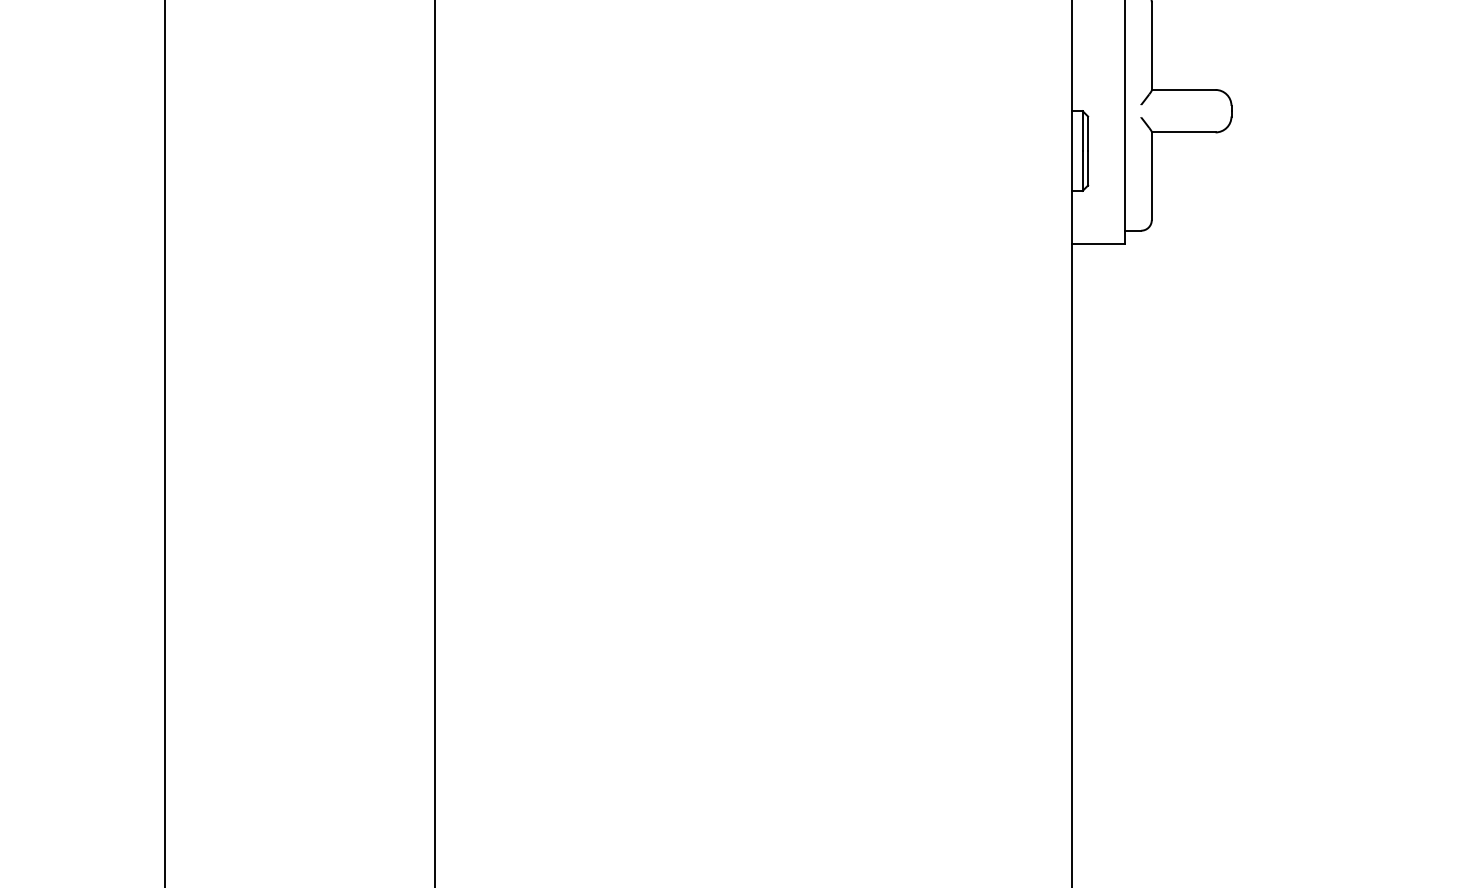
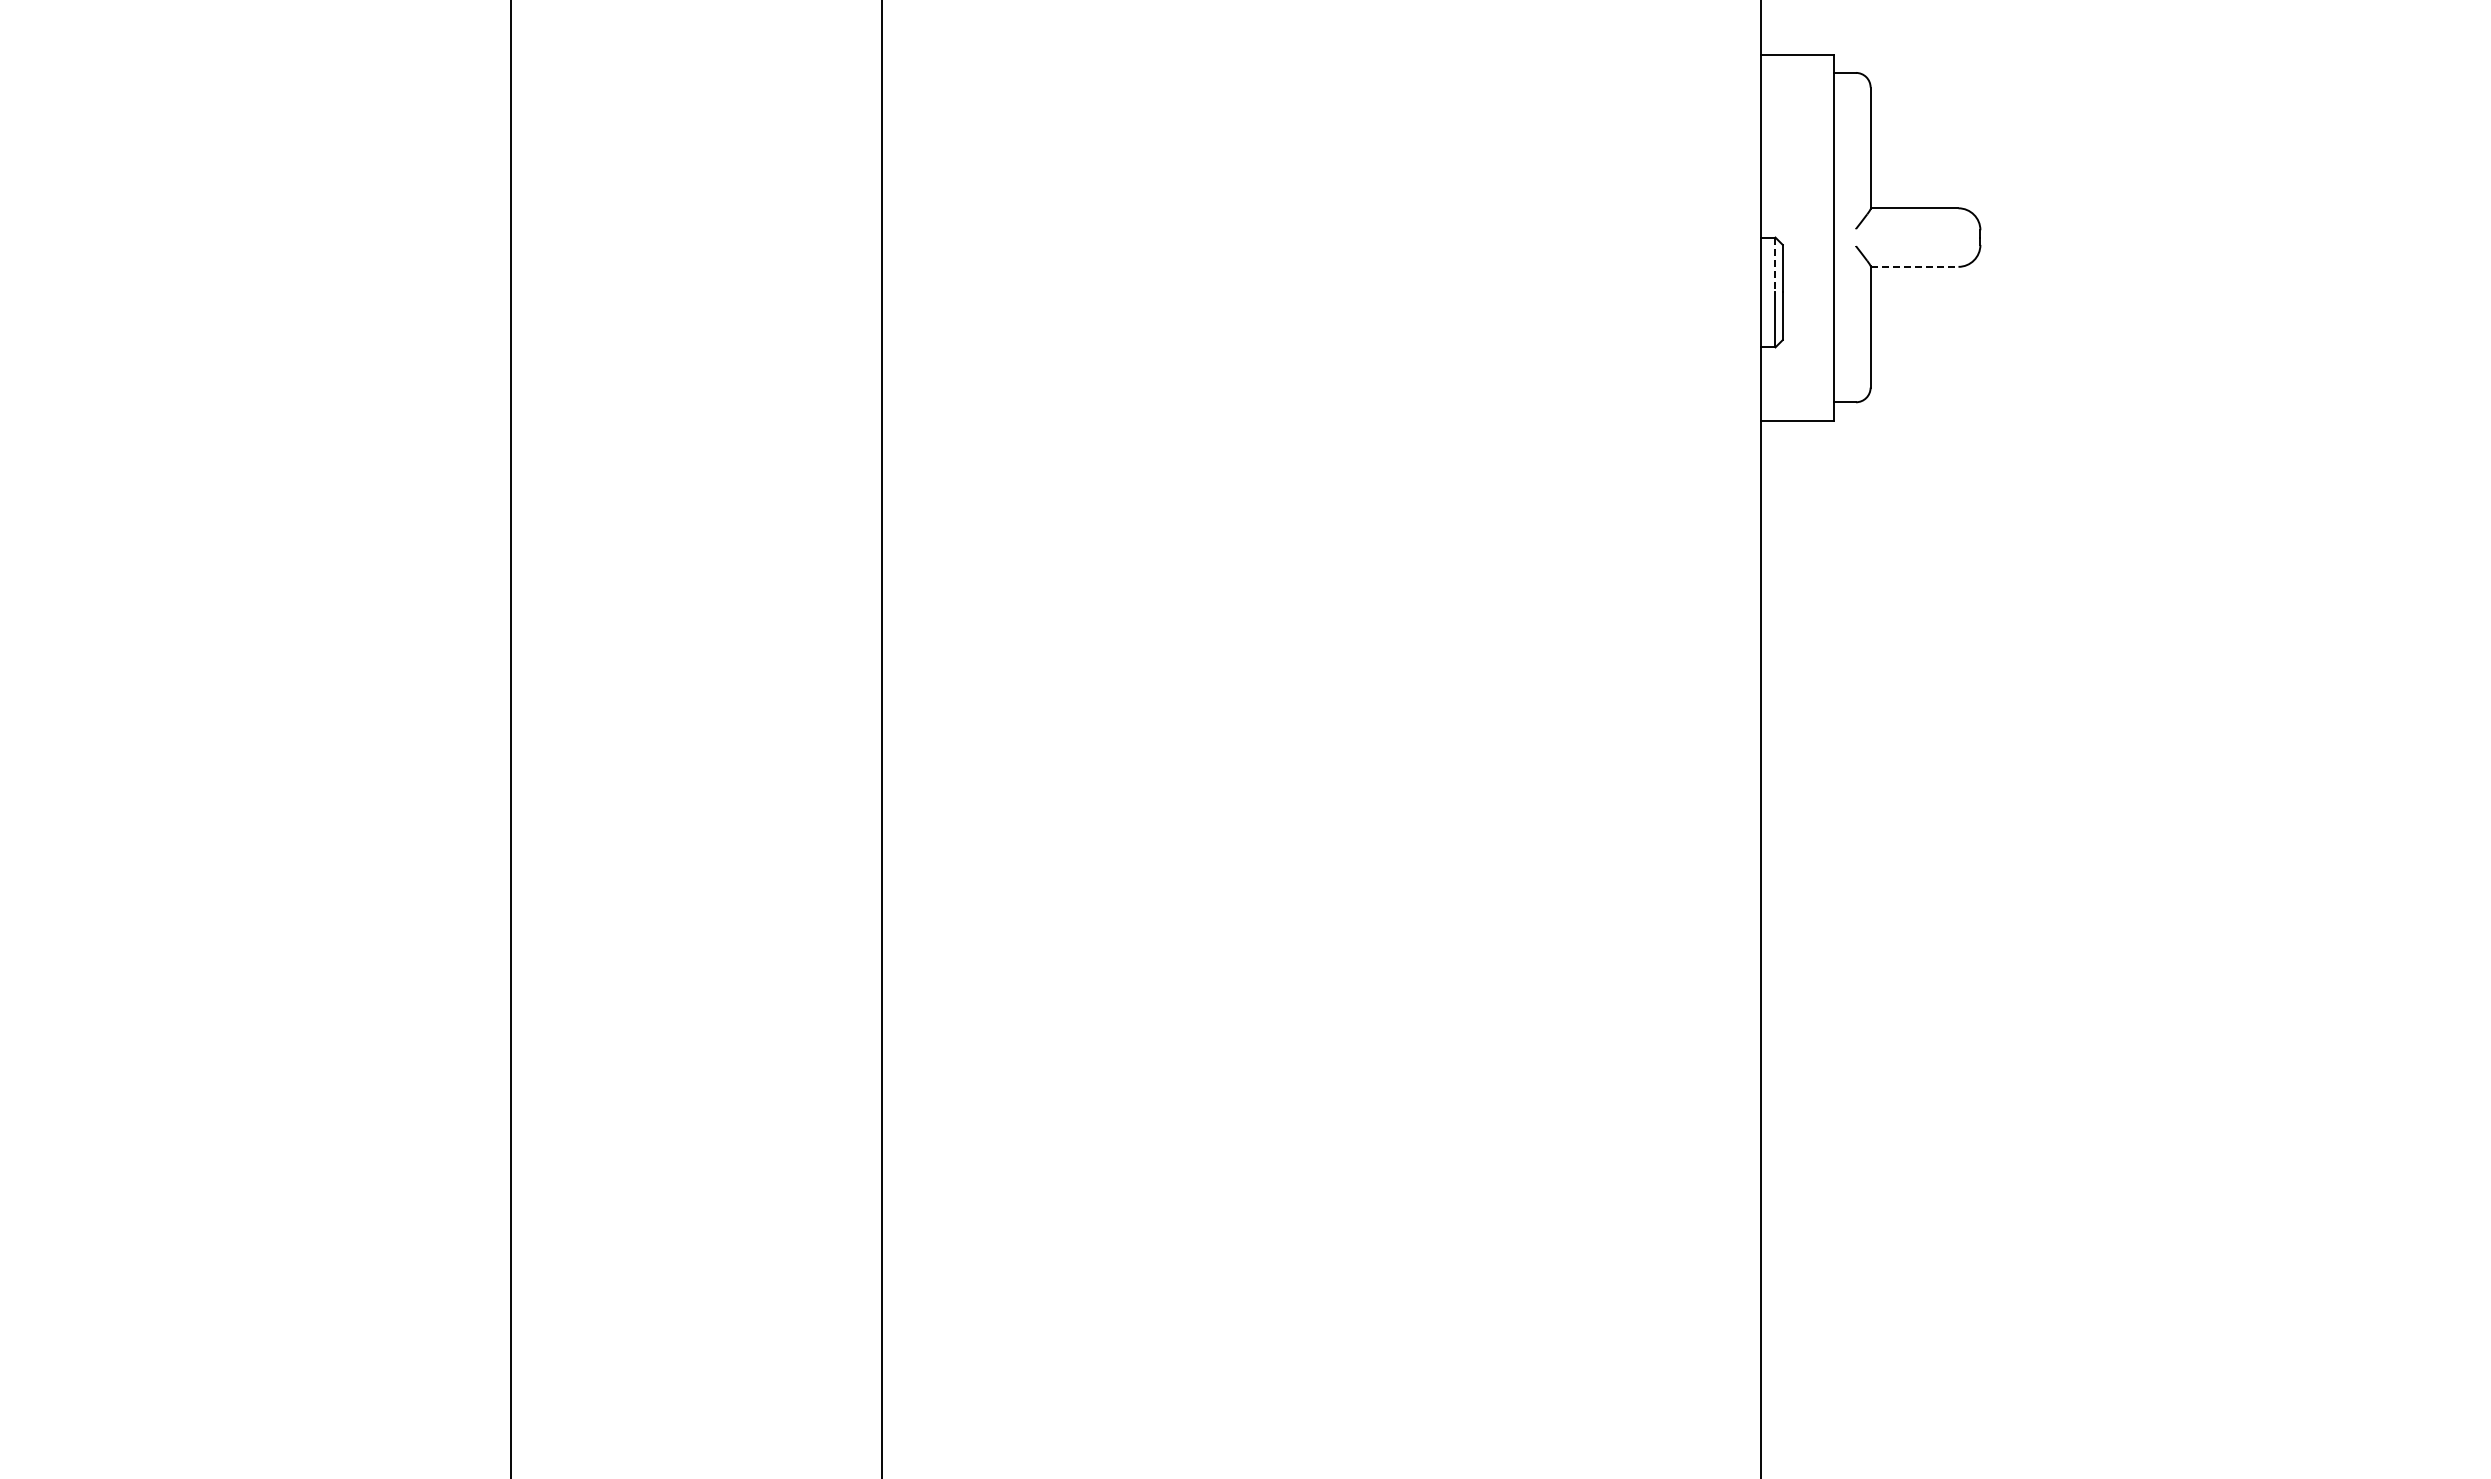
line: (1082, 131) -> (1775, 265), solid -> dashed
line: (1183, 132) -> (1914, 266), solid -> dashed

